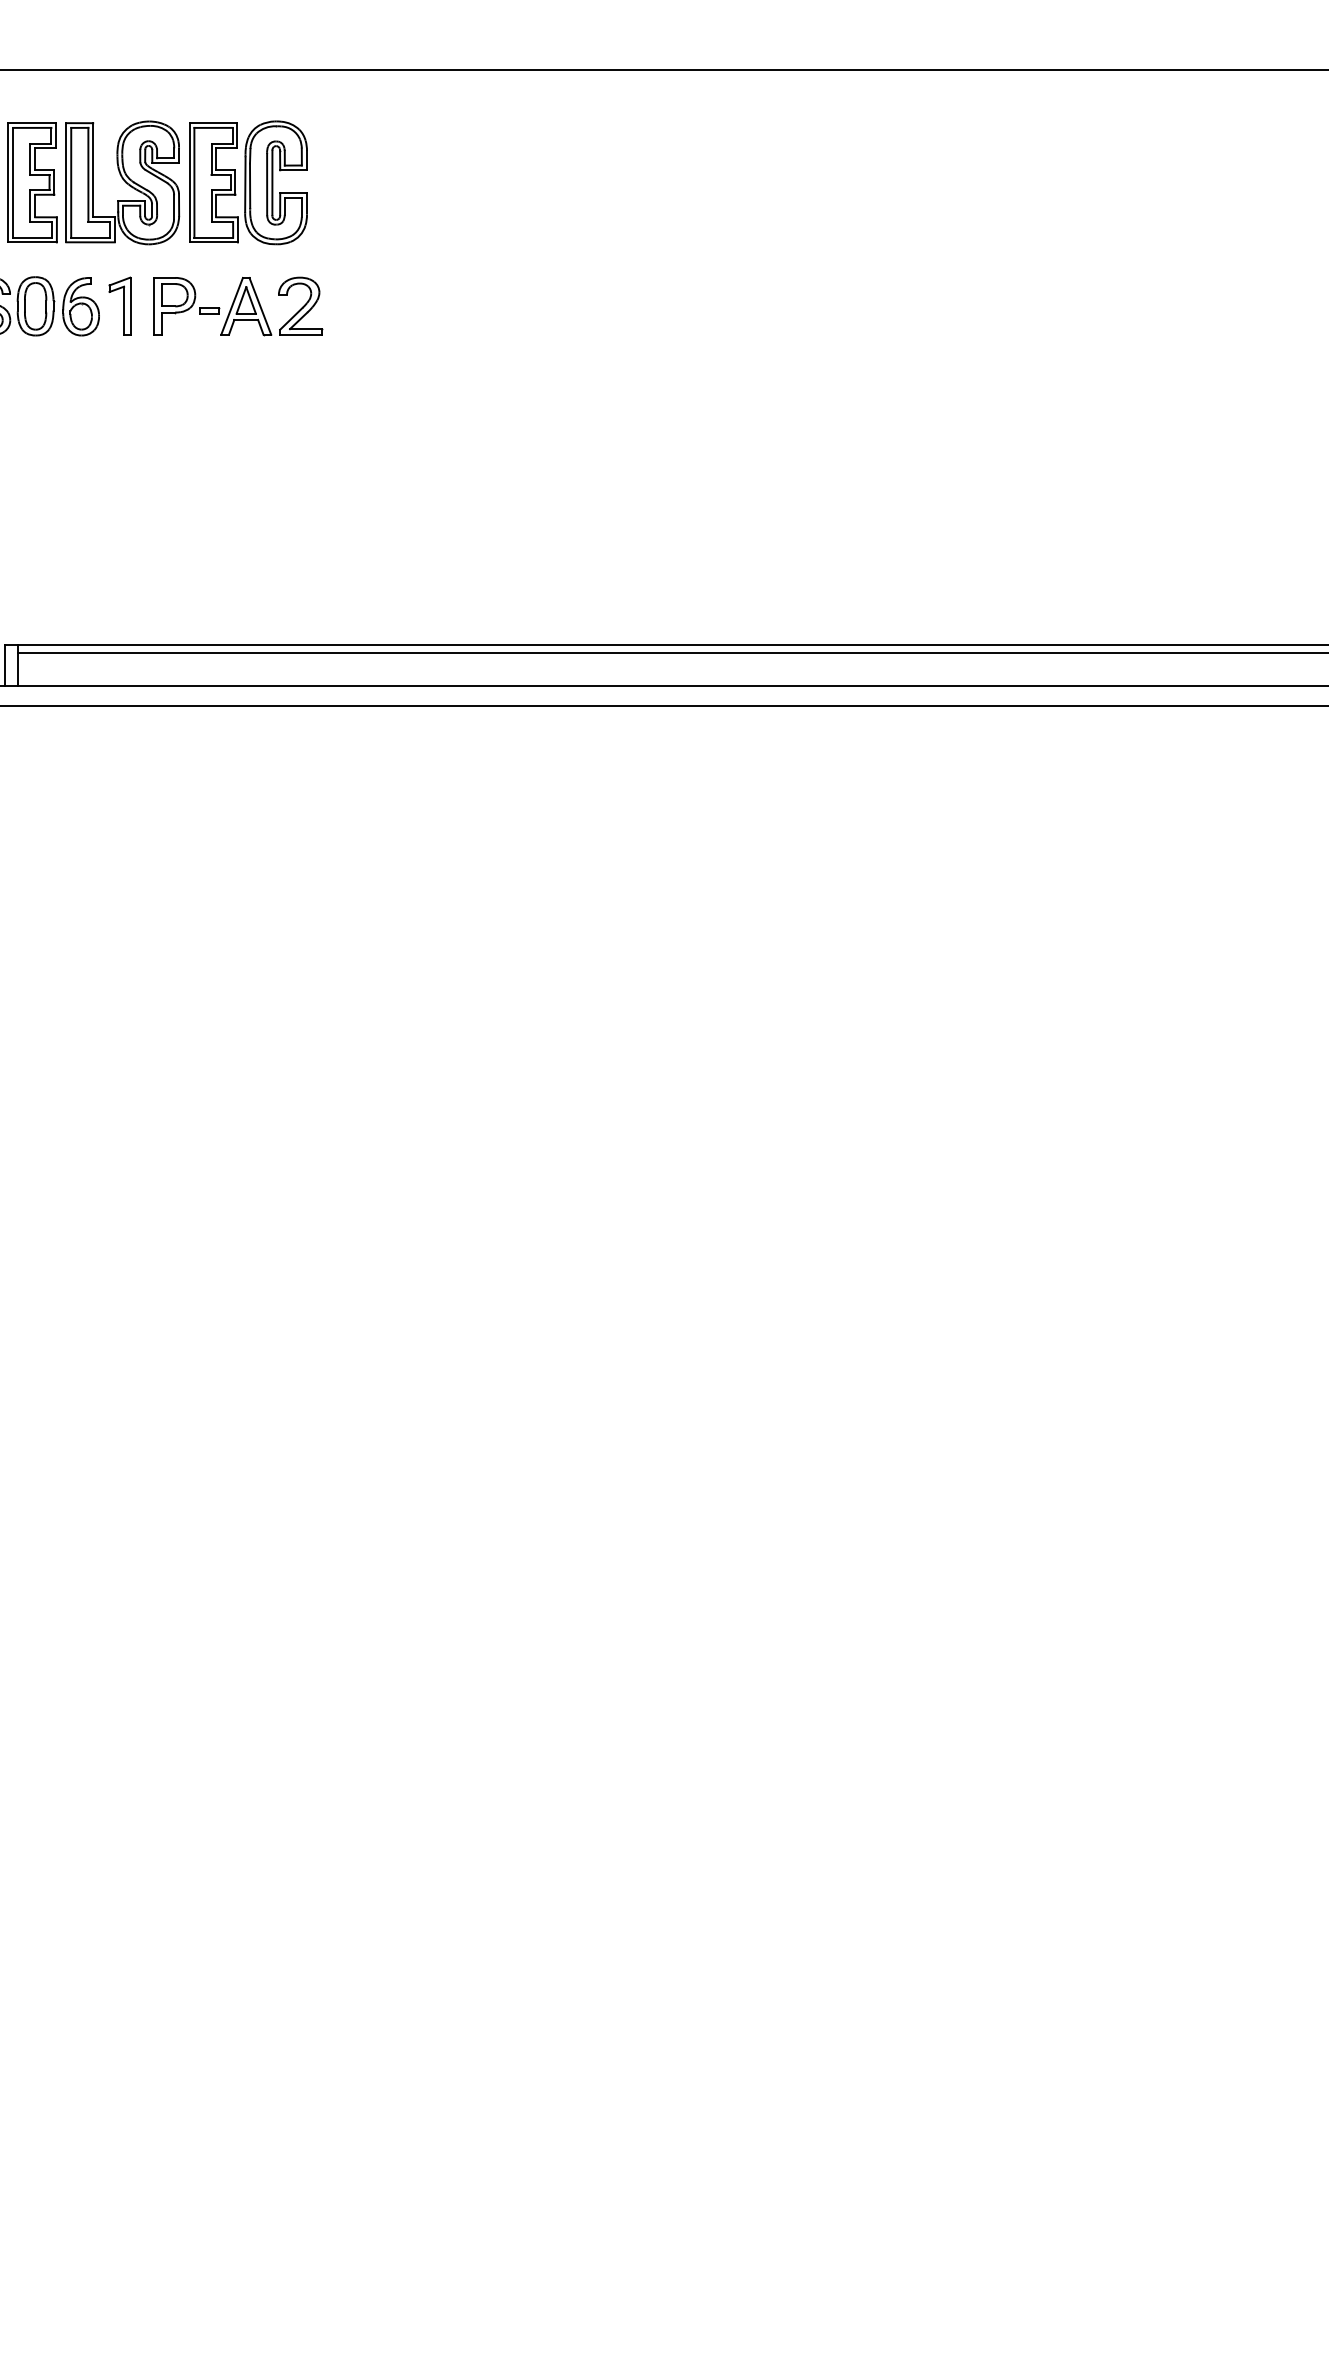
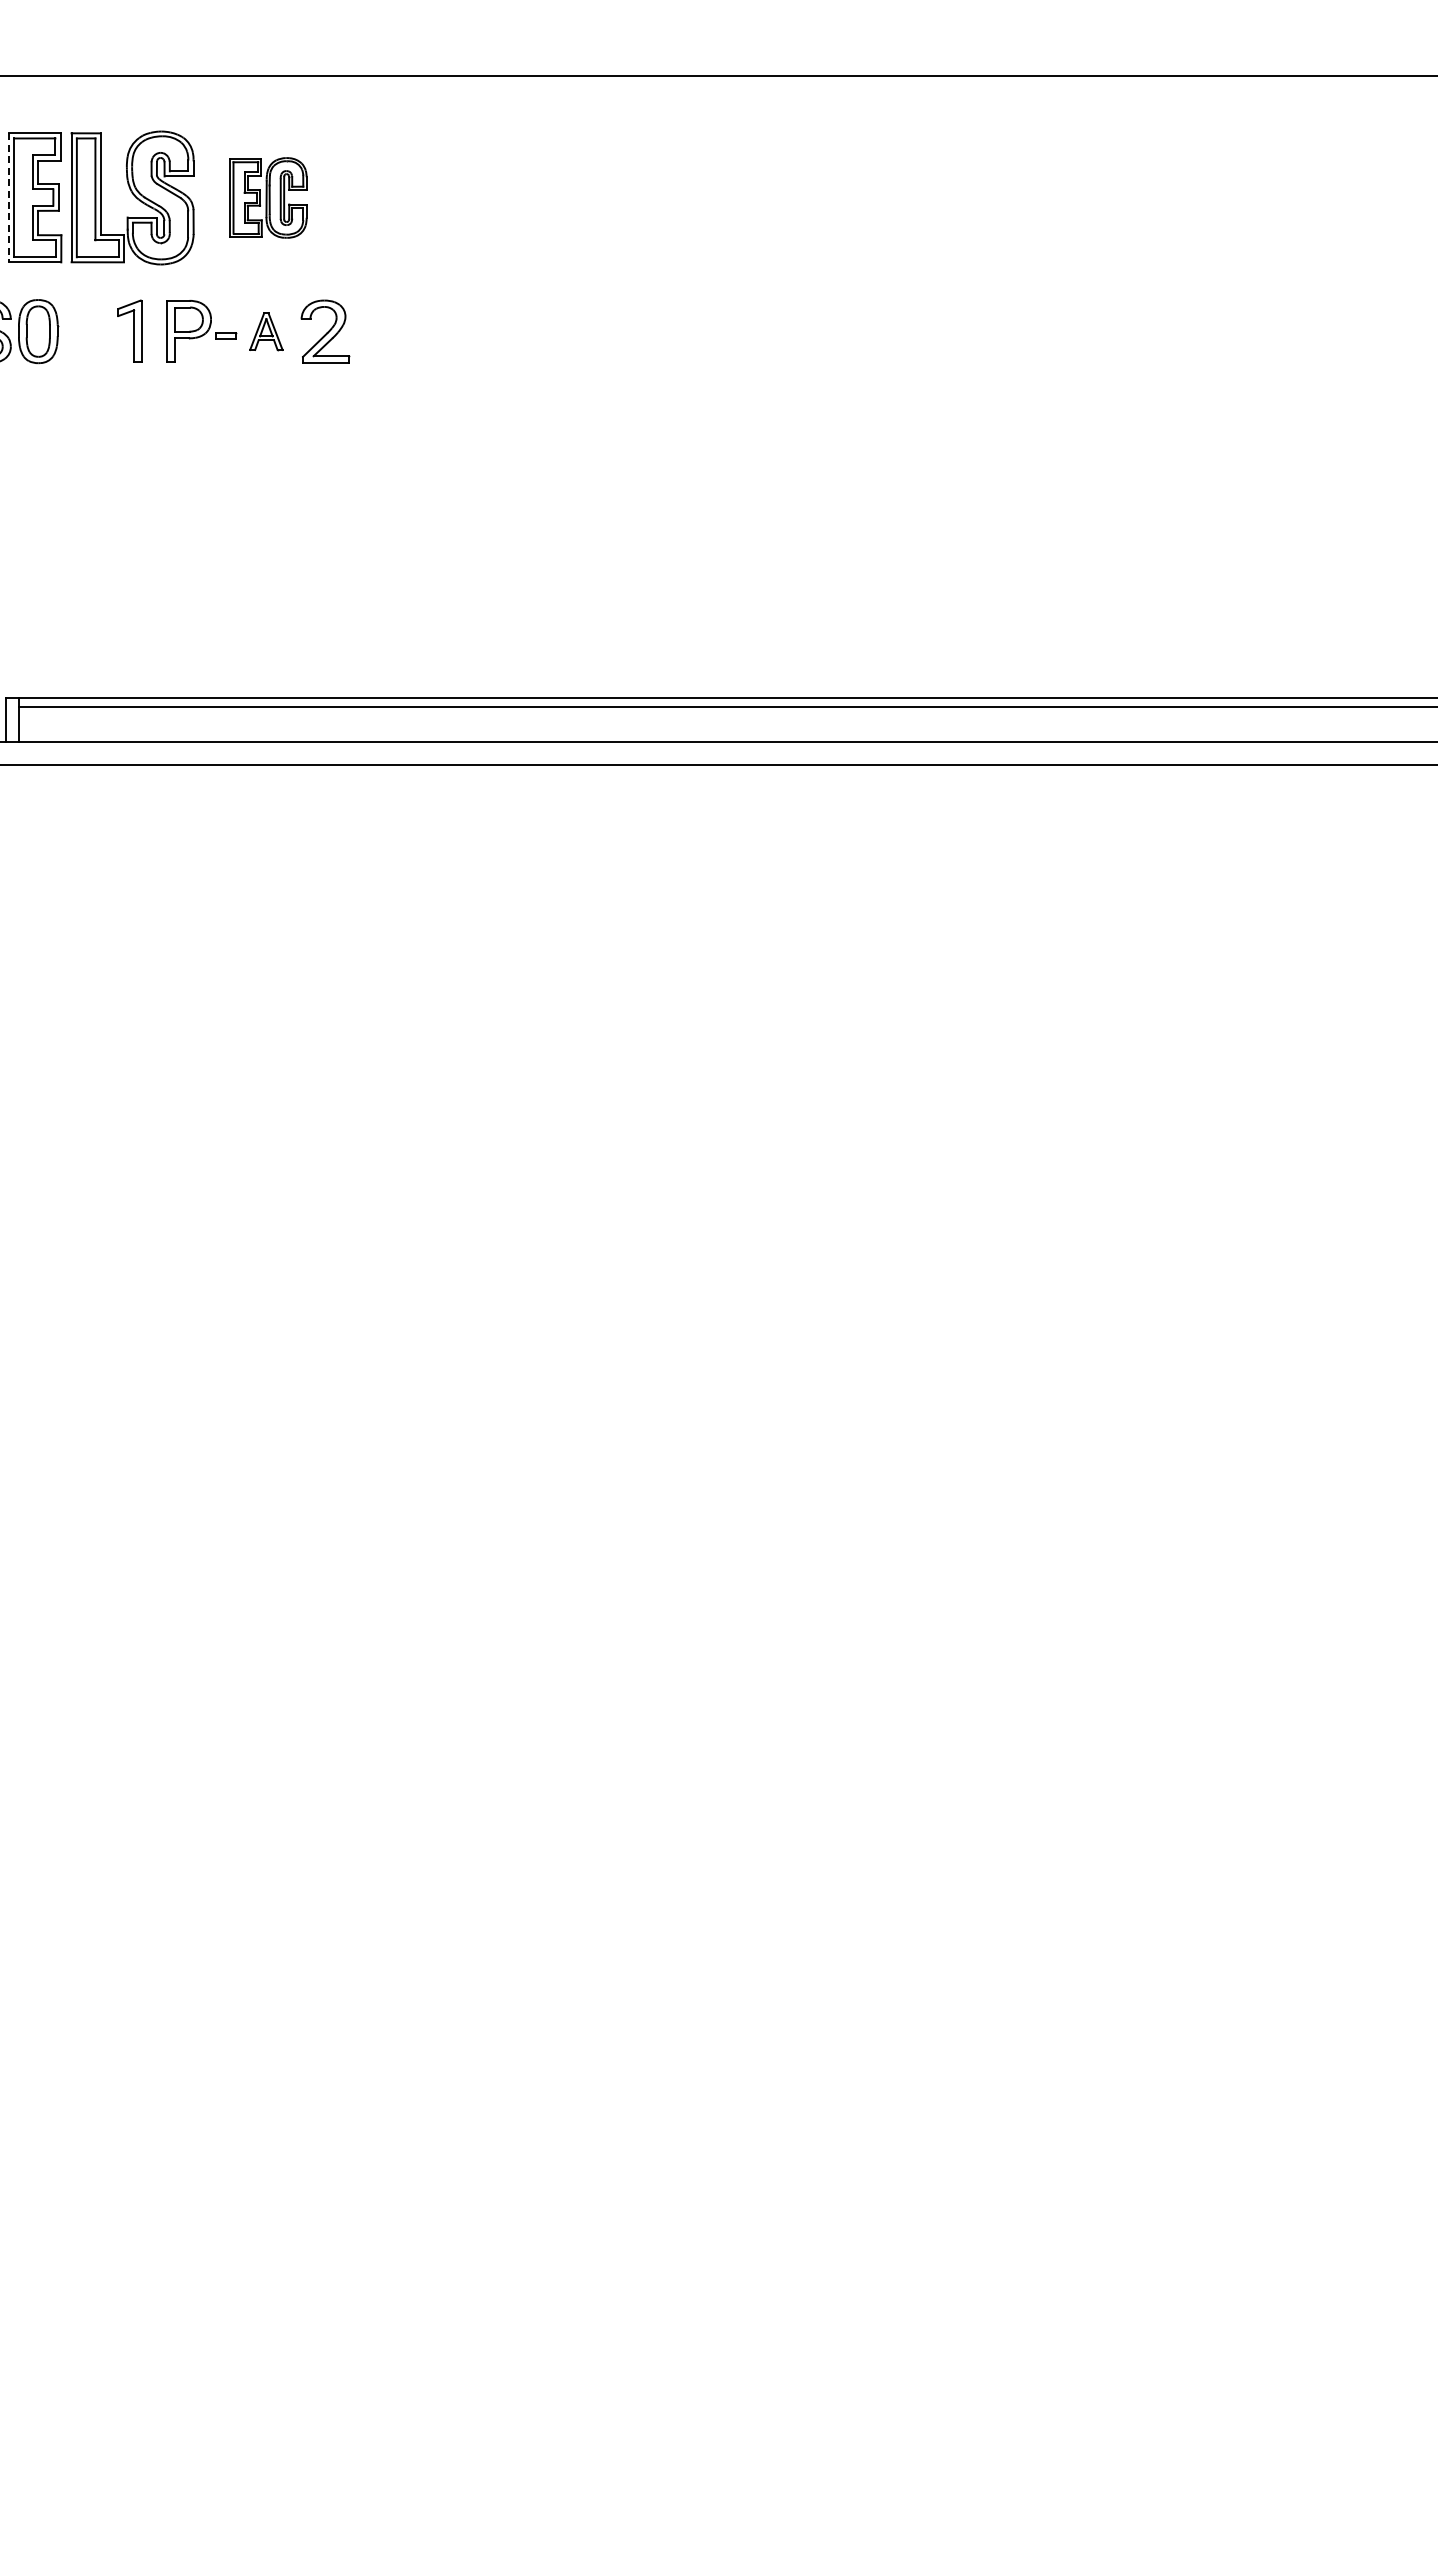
line: (8, 182) -> (8, 197), solid -> dashed
part: (248, 182) -> (268, 197), size x0.6
part: (246, 306) -> (266, 331), size x0.6
part: (81, 307) -> (87, 332), removed

